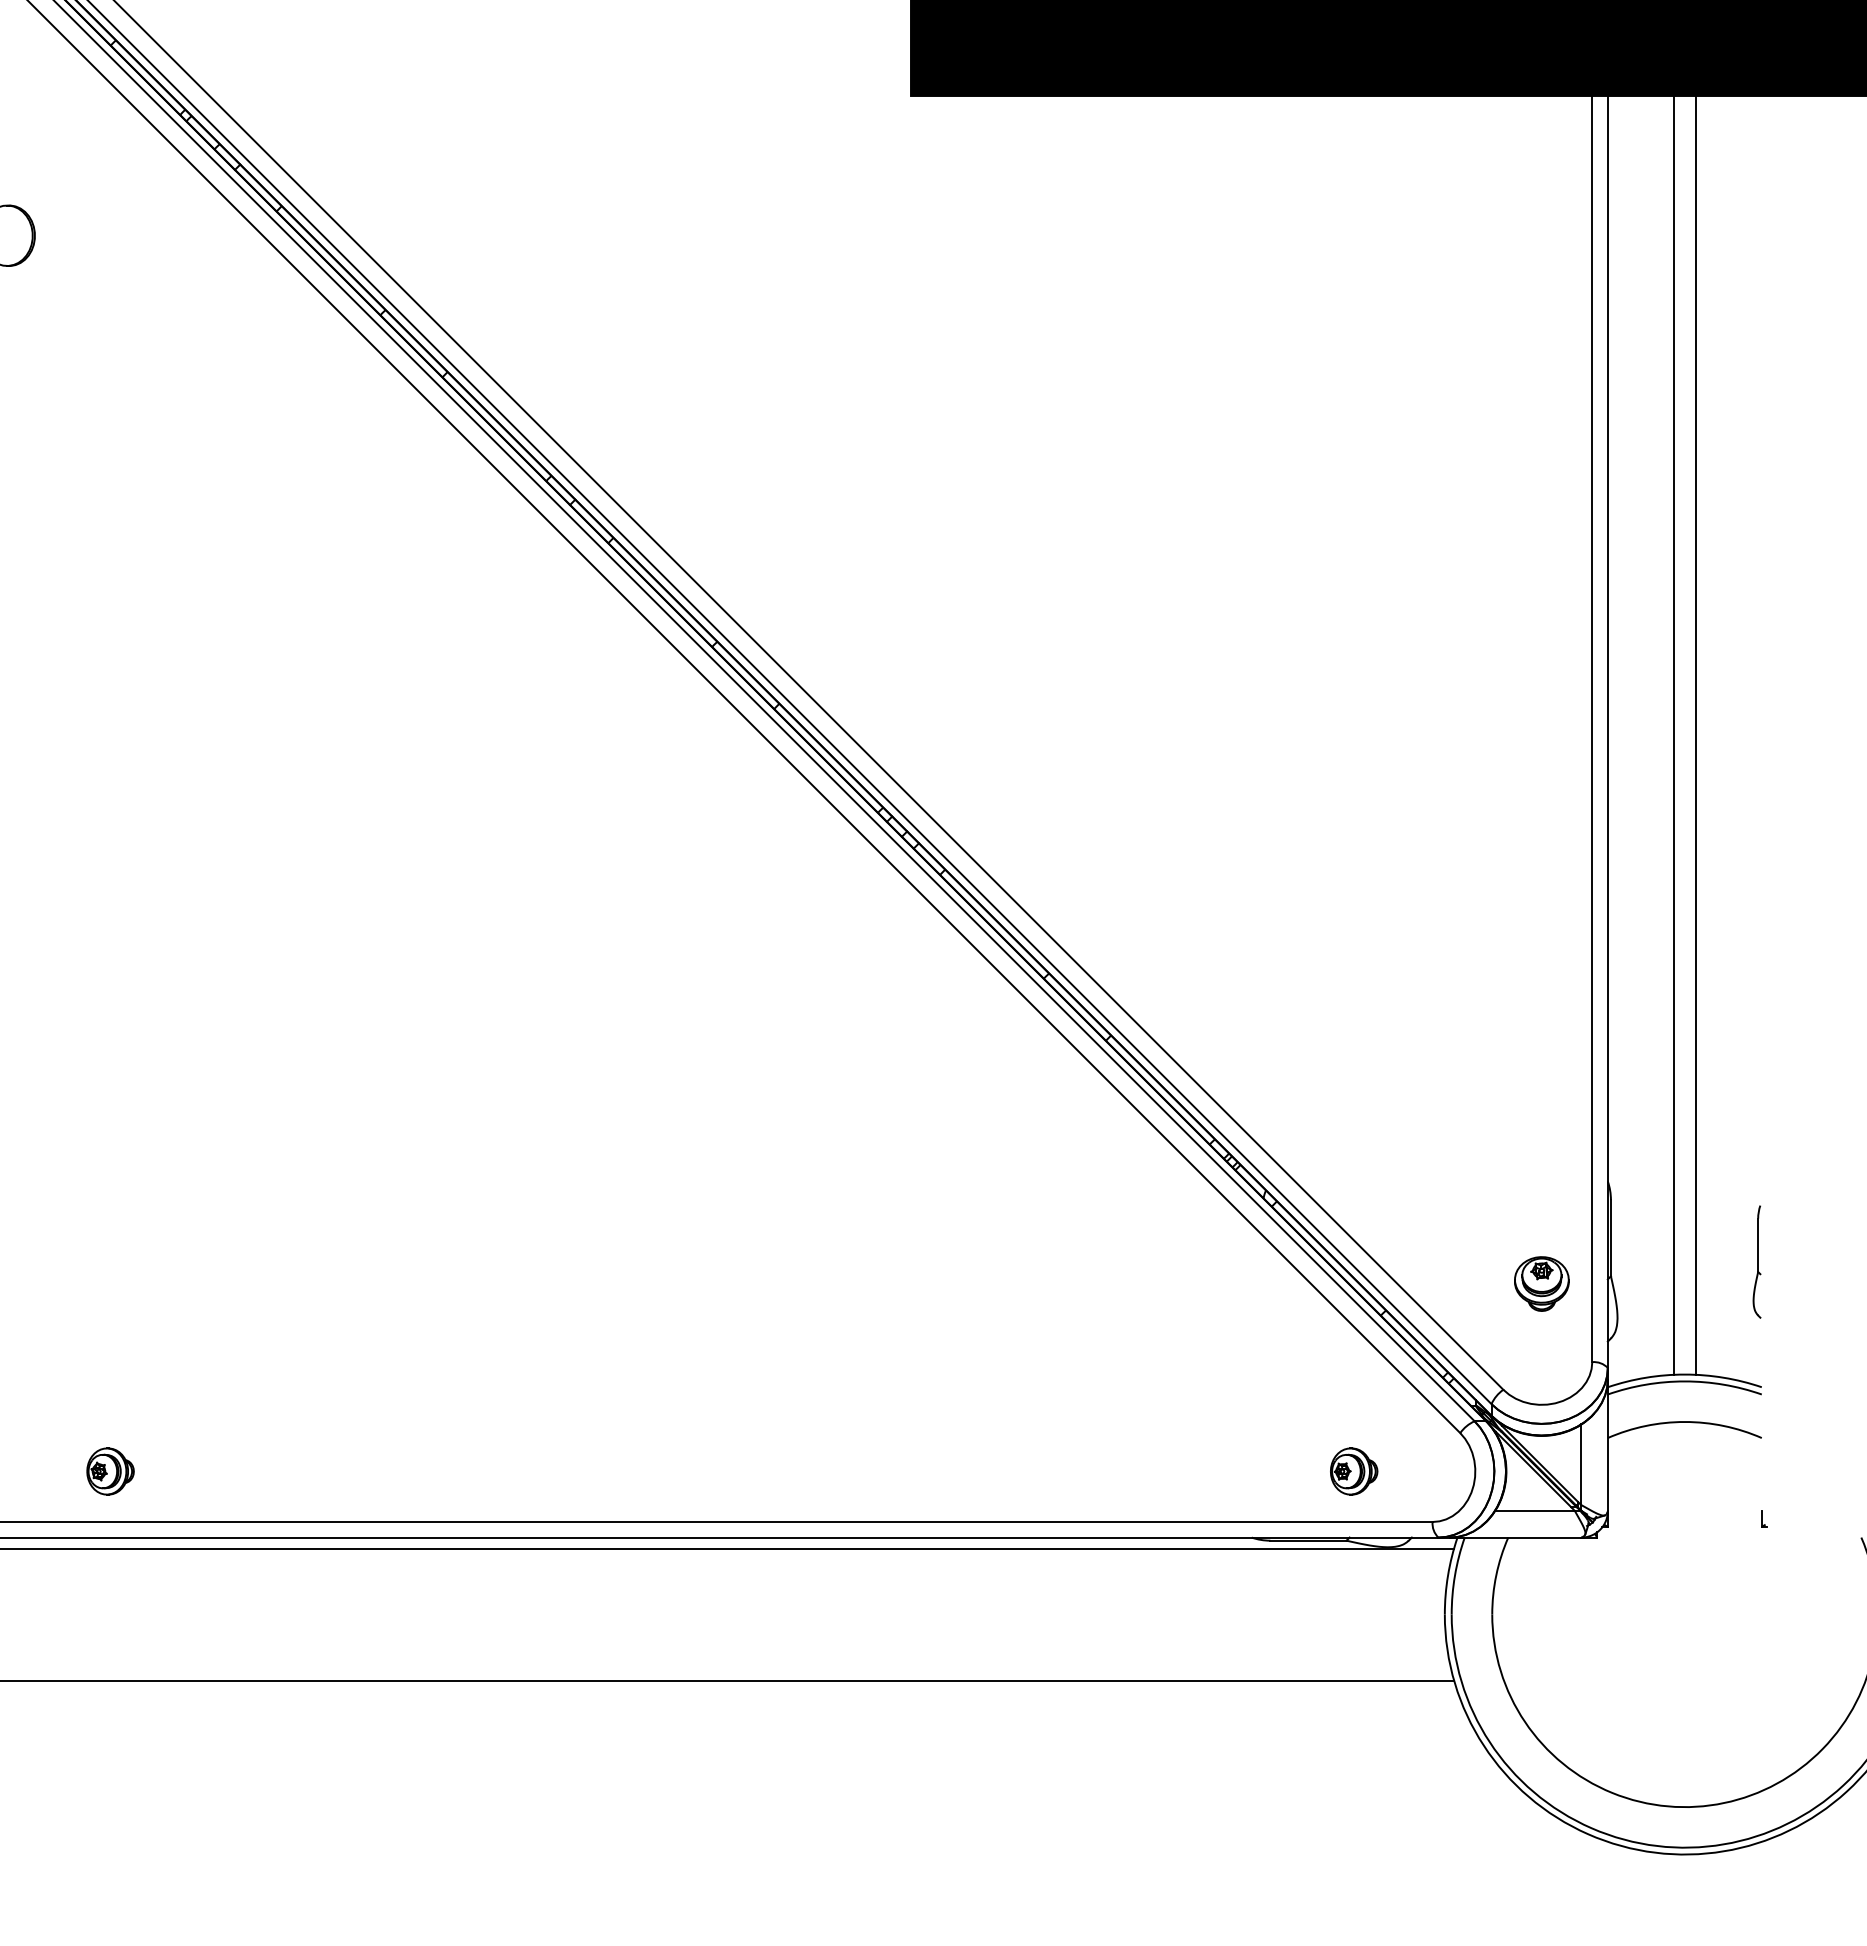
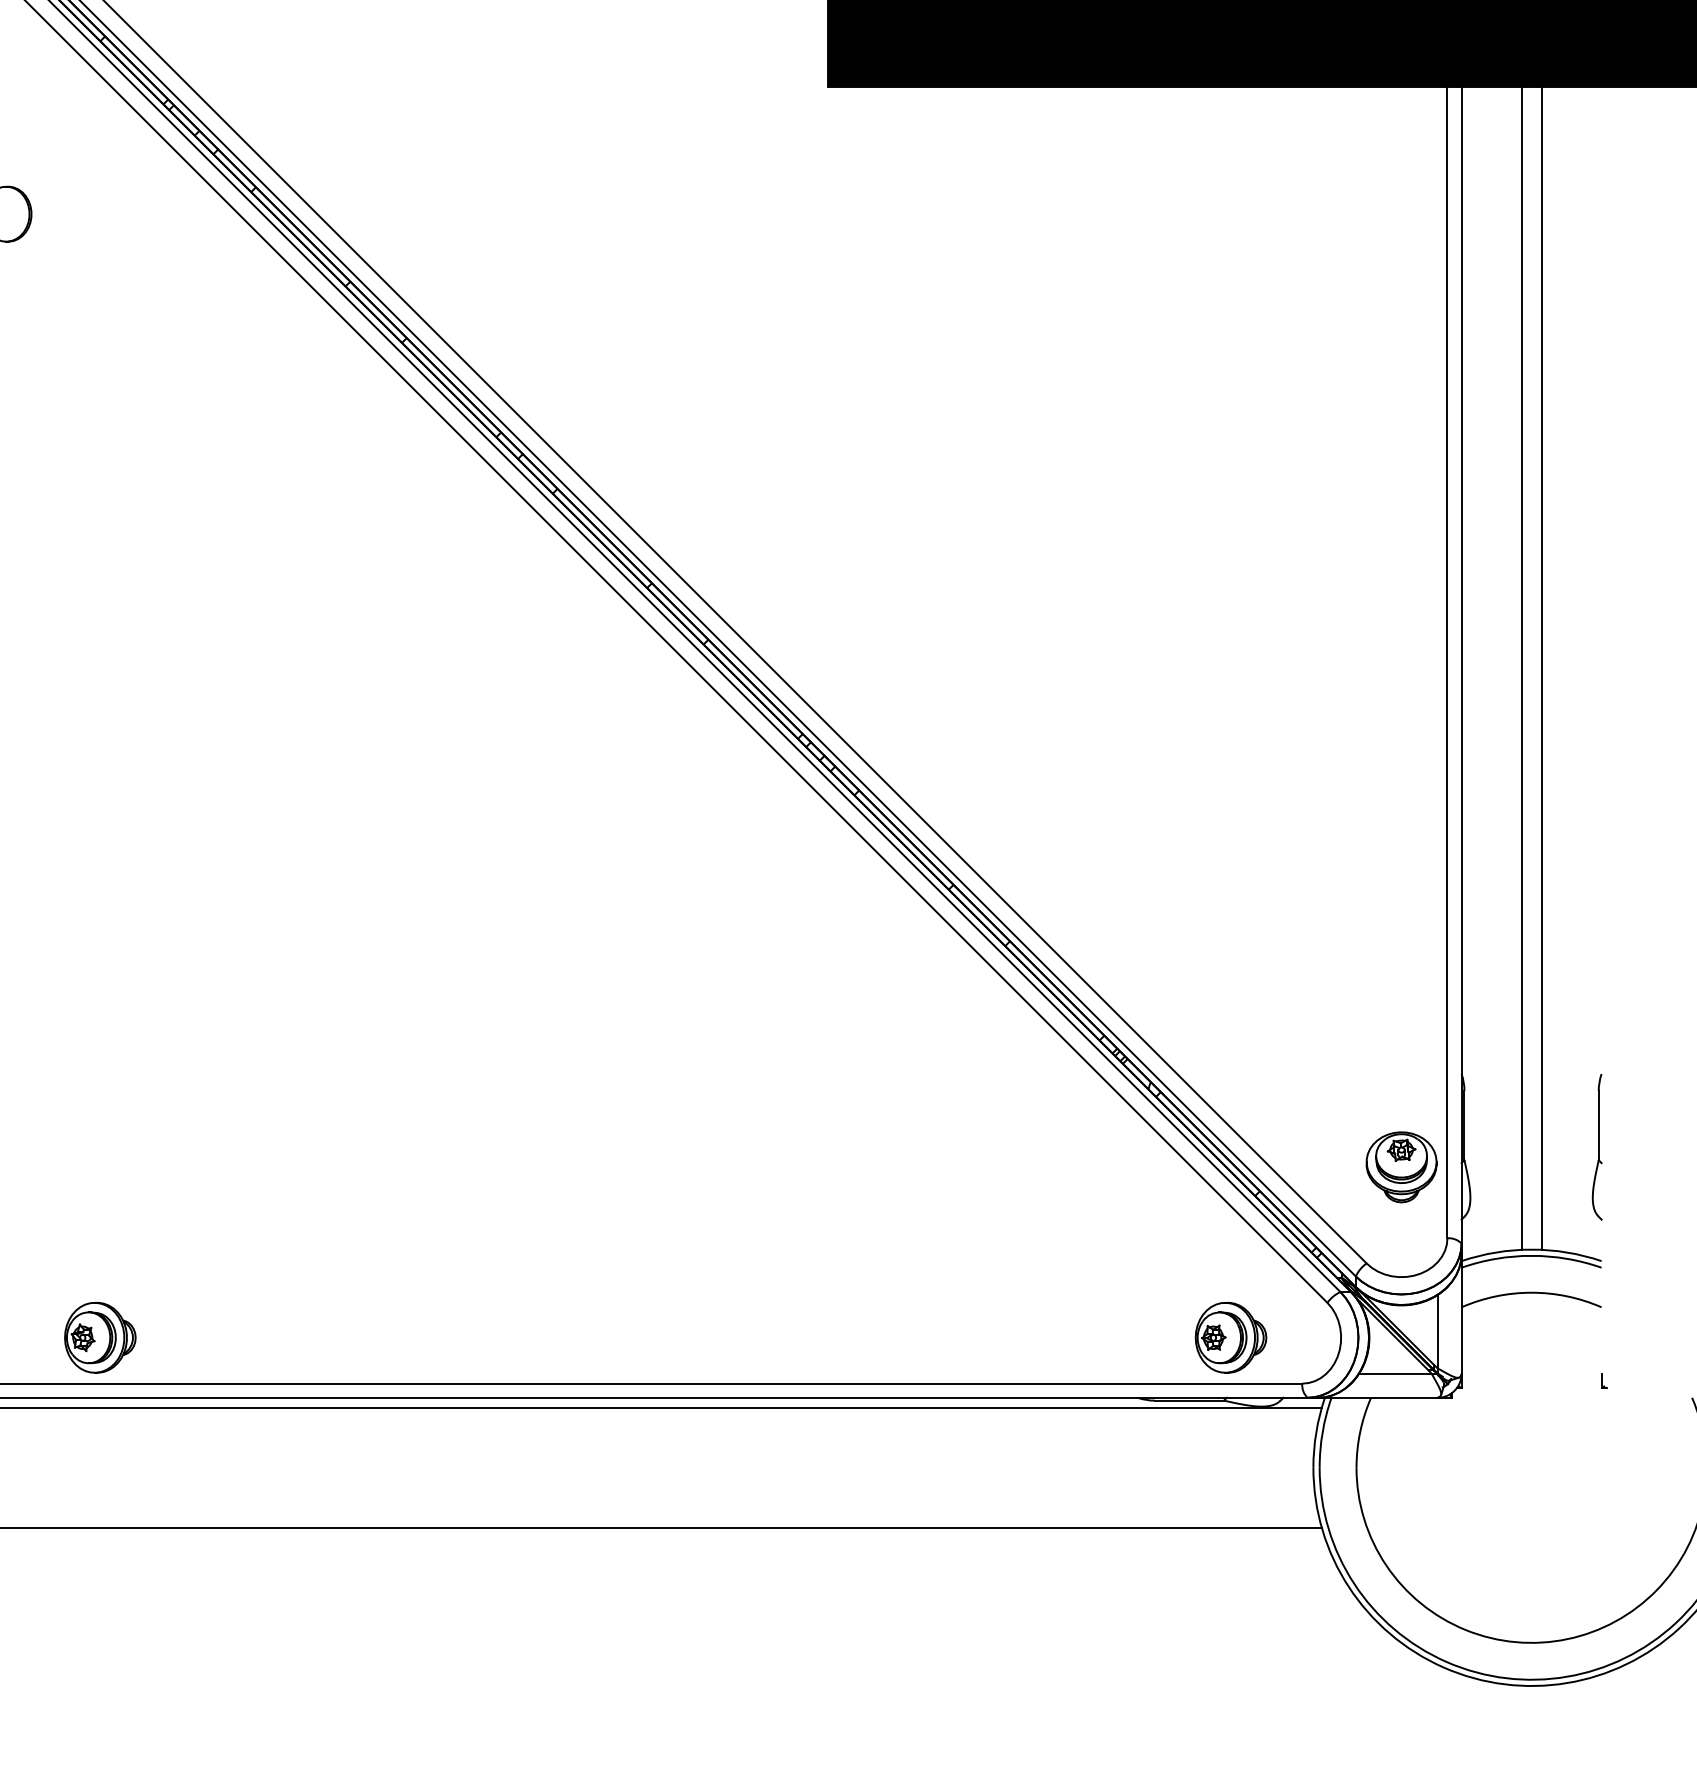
part: (1756, 1261) -> (1596, 1146), size x1.43
part: (1541, 1283) -> (1401, 1166), size x1.43
part: (110, 1471) -> (100, 1337), size x1.67
part: (1353, 1471) -> (1230, 1337), size x1.67

